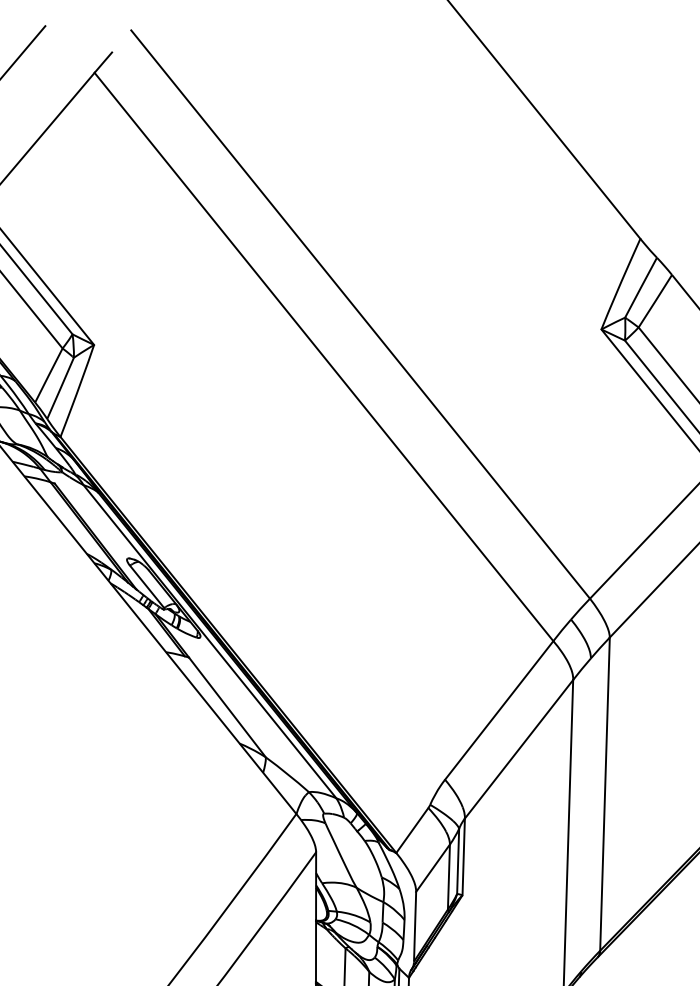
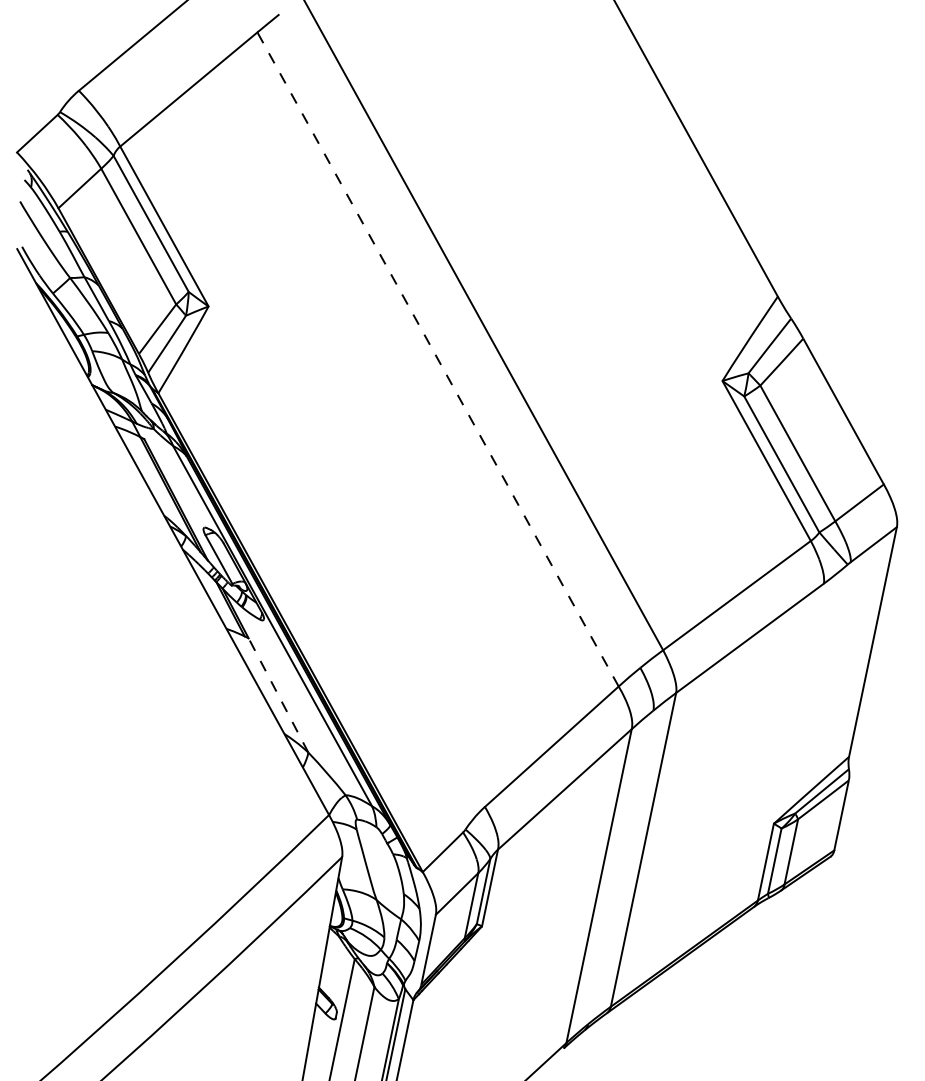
line: (324, 356) -> (438, 359), solid -> dashed
line: (227, 707) -> (278, 695), solid -> dashed

